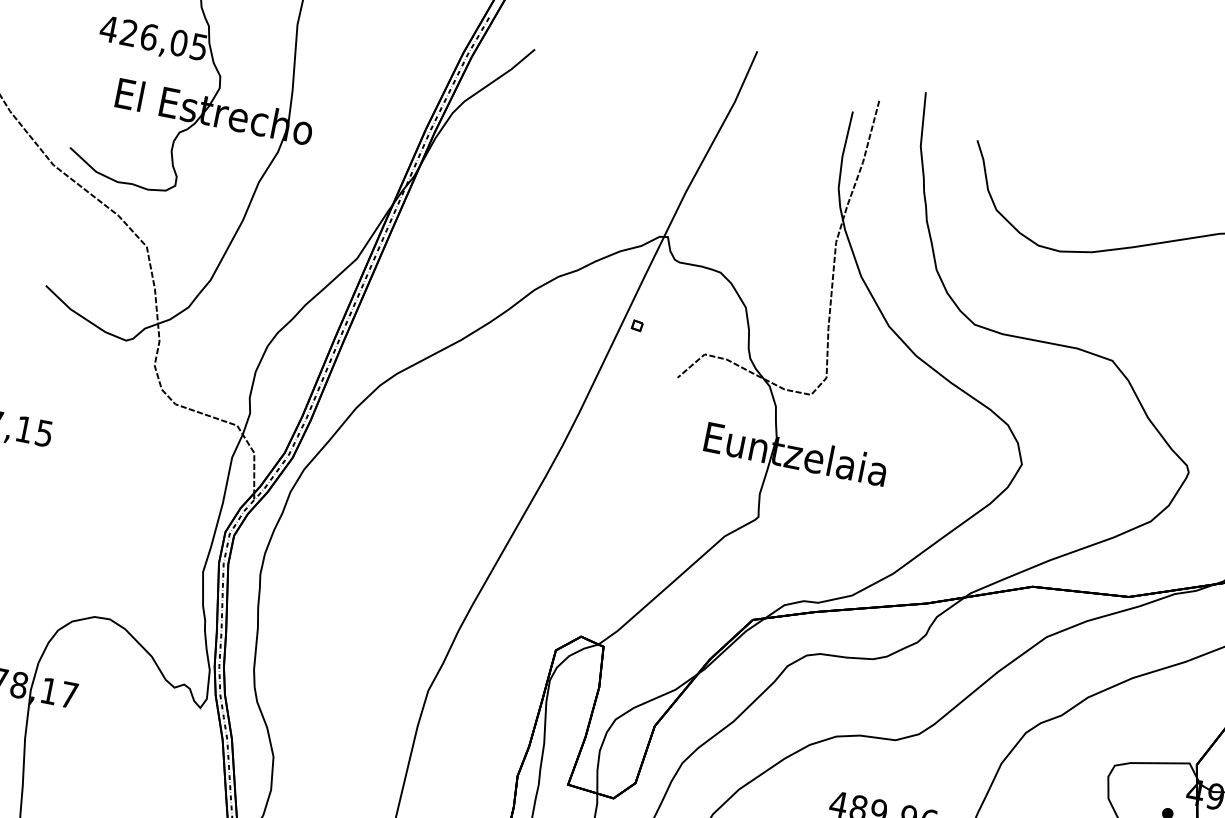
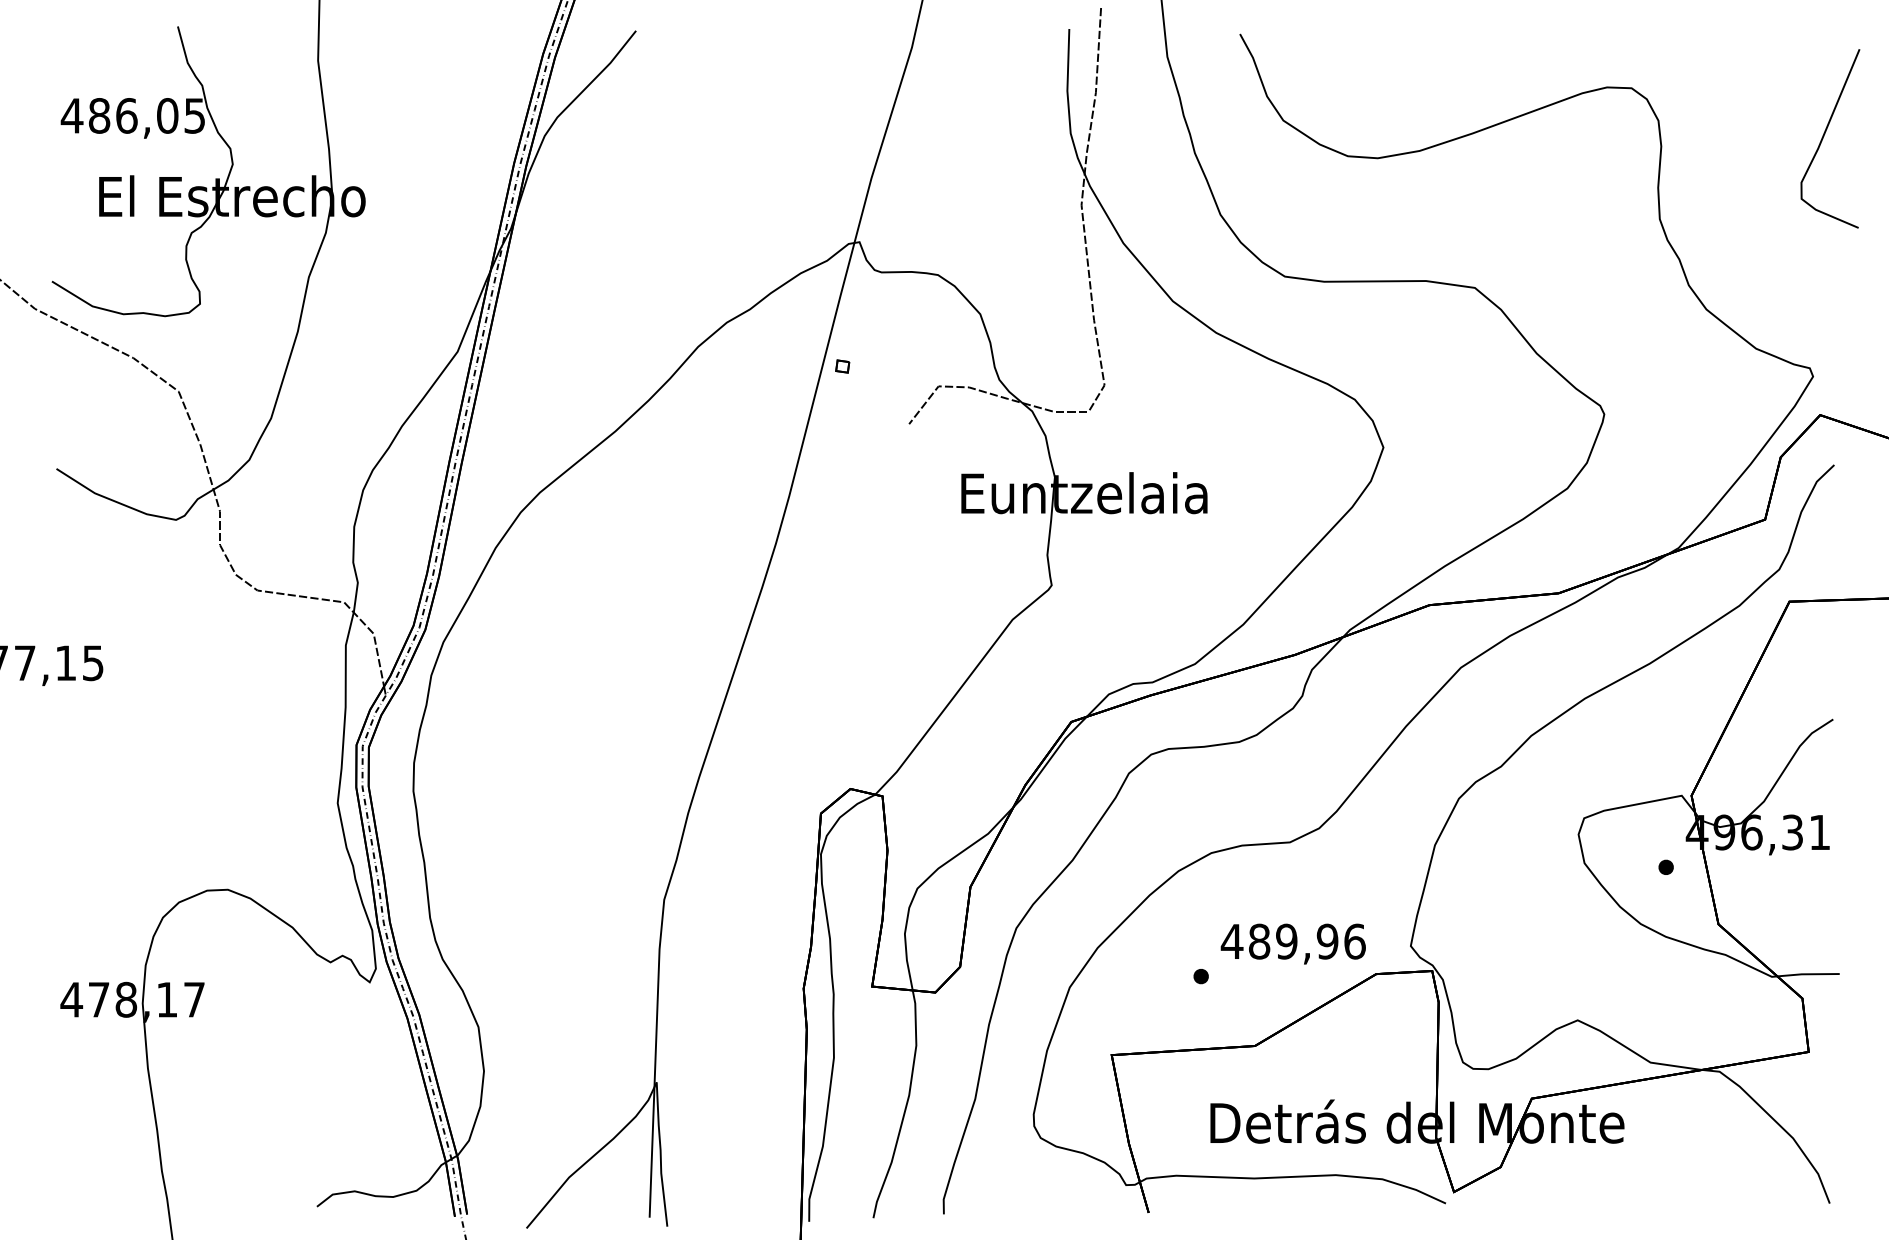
text: (129, 32) -> (99, 115), 426,05 -> 486,05

